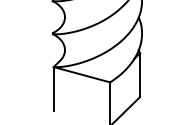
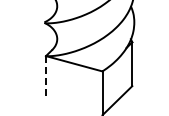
line: (53, 88) -> (45, 77), solid -> dashed

